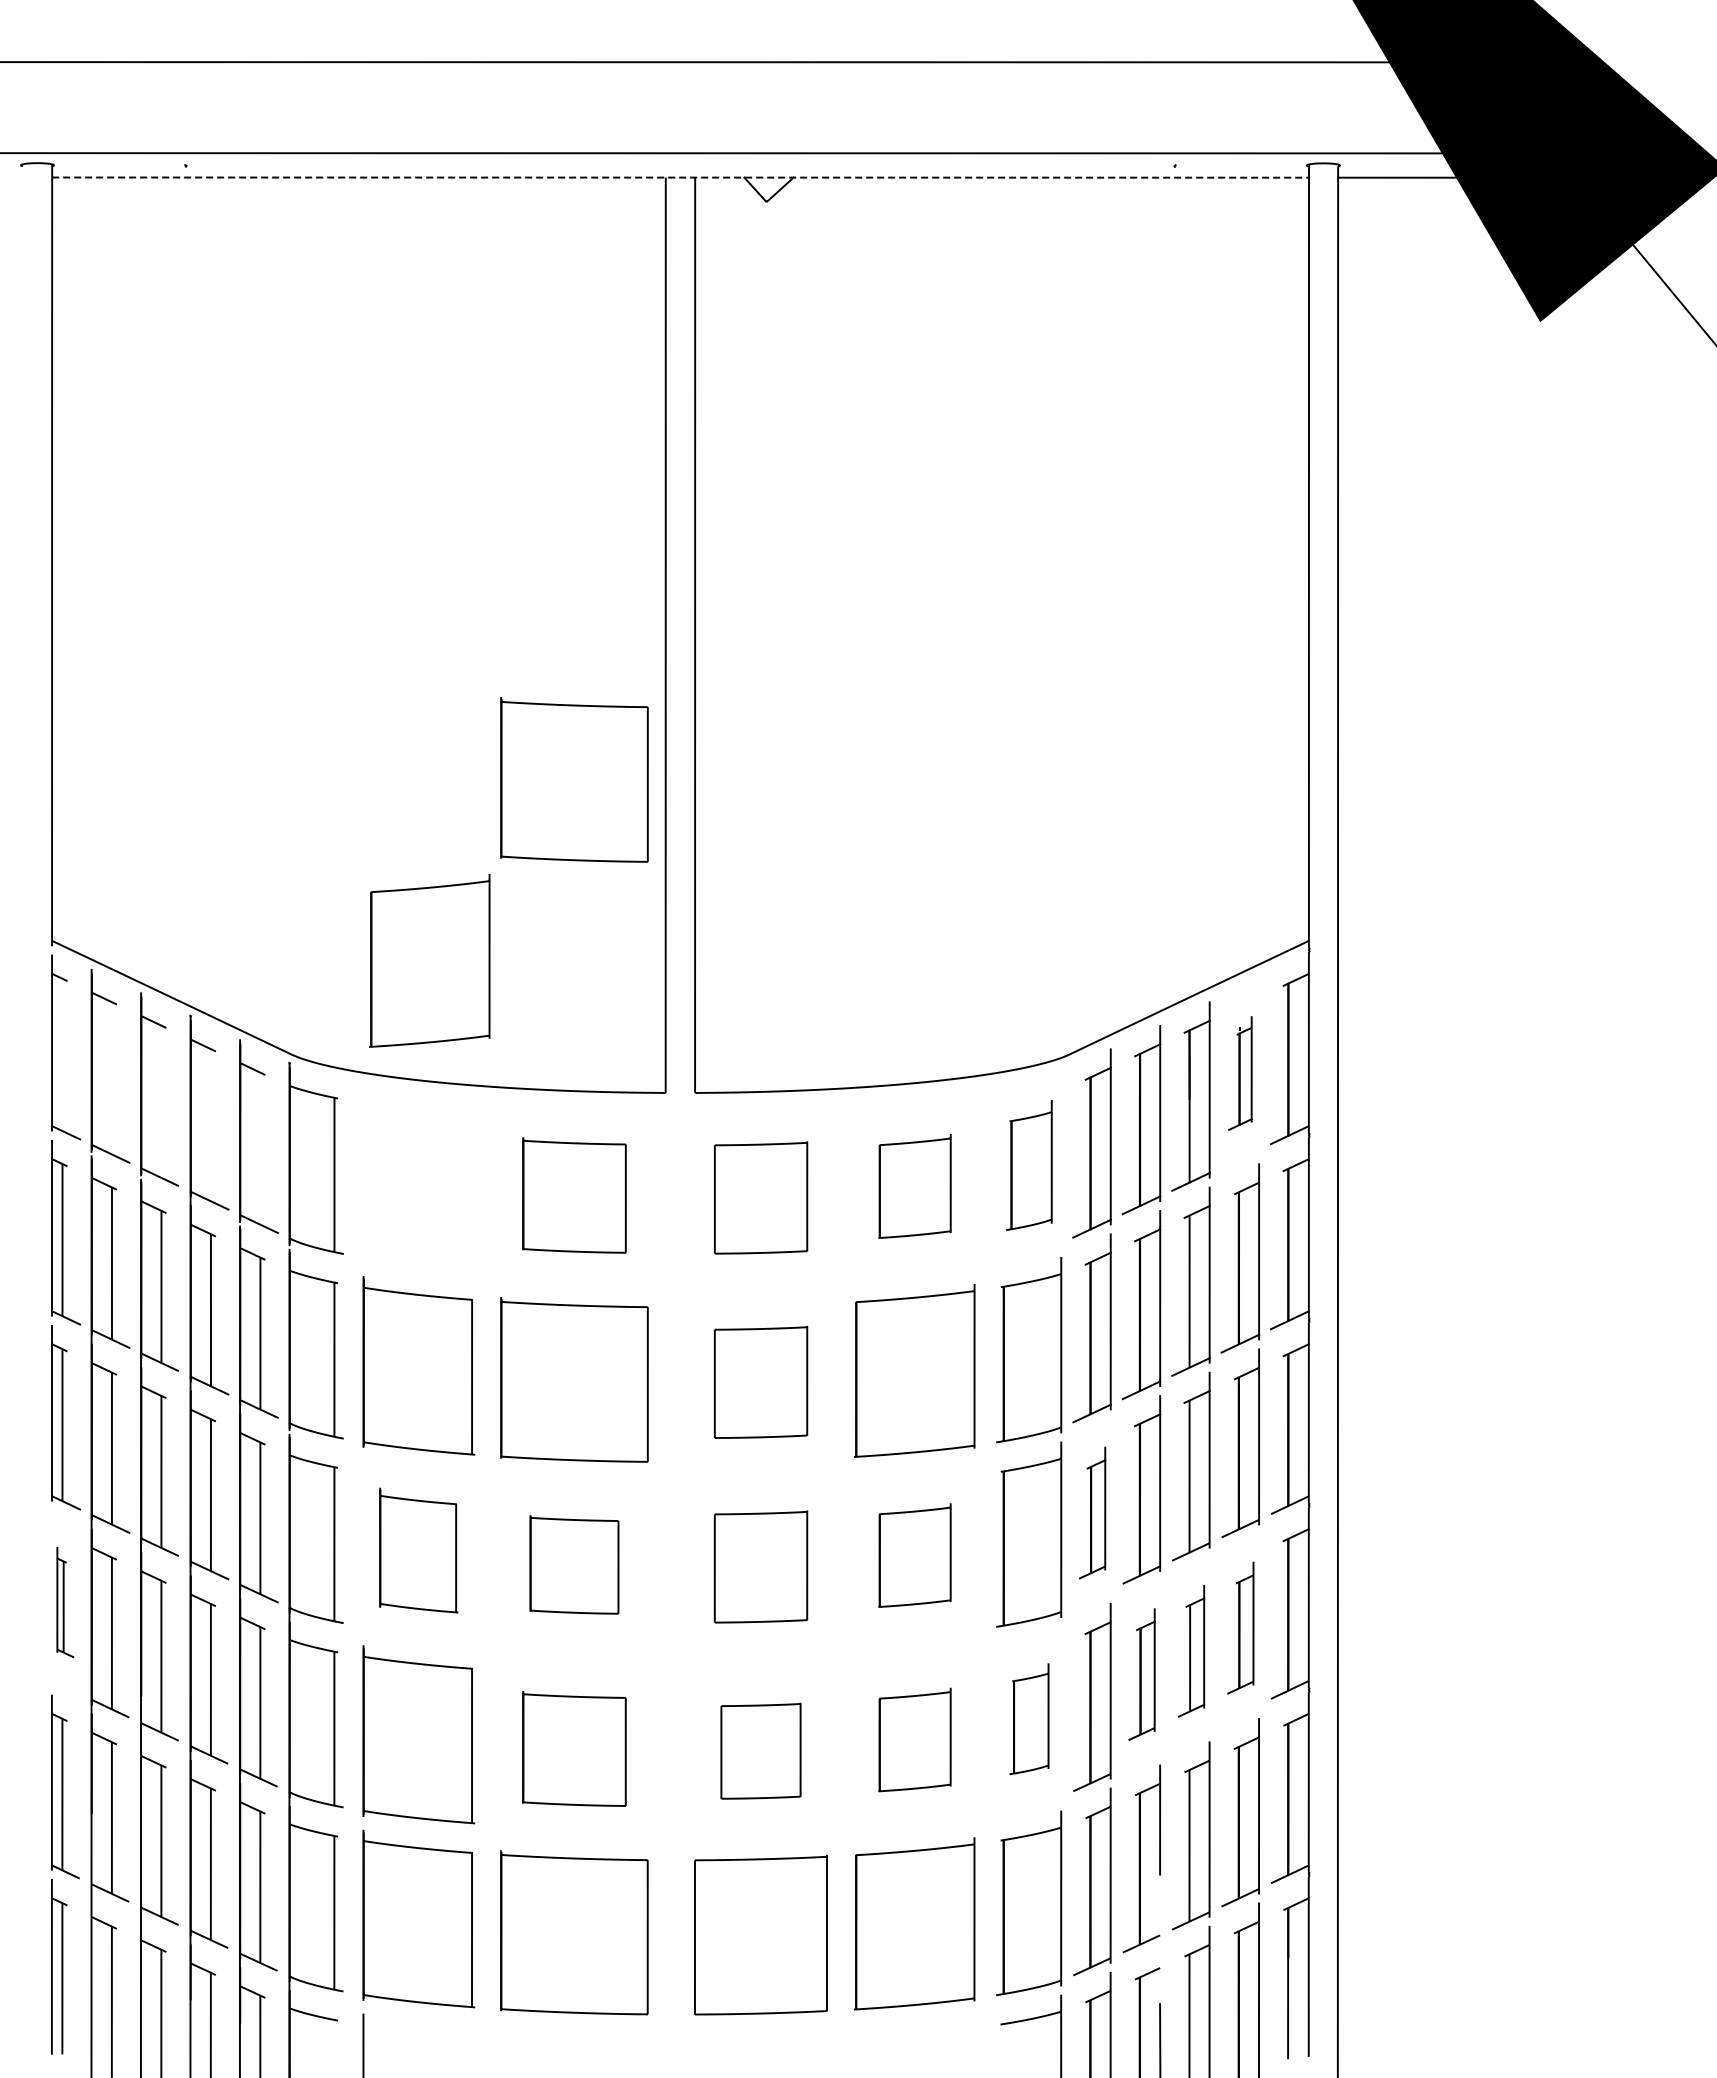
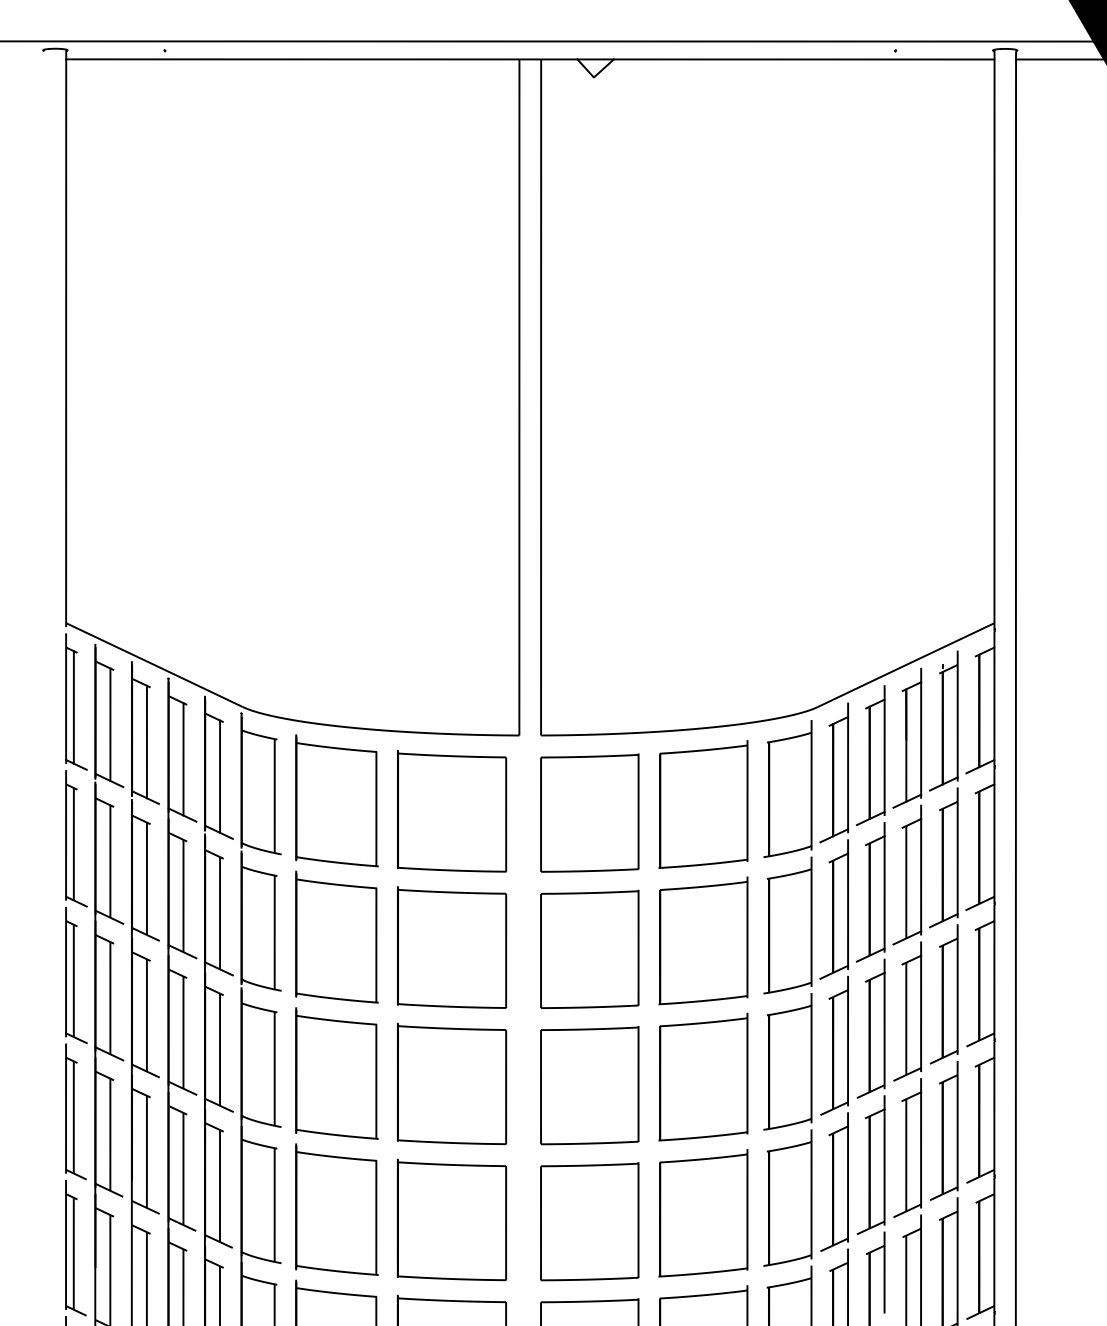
line: (680, 177) -> (530, 59), dashed -> solid
part: (574, 779) -> (452, 503), removed
part: (429, 960) -> (344, 637), removed
line: (62, 1054) -> (73, 707), added
part: (1240, 1073) -> (943, 721), size x1.67
line: (111, 1078) -> (110, 724), added
line: (161, 1101) -> (146, 741), added
line: (210, 1125) -> (183, 759), added
line: (260, 1148) -> (220, 776), added
part: (1029, 1165) -> (788, 789), size x1.43
part: (418, 1180) -> (336, 800), added
part: (914, 1186) -> (703, 804), size x1.67
part: (574, 1195) -> (452, 811), size x1.43
part: (760, 1197) -> (589, 812), size x1.43
part: (760, 1381) -> (589, 948), size x1.43
part: (1092, 1512) -> (834, 1045), size x1.43
part: (418, 1550) -> (336, 1073), size x1.43
part: (914, 1555) -> (703, 1077), size x1.67
part: (574, 1564) -> (452, 1083), size x1.67
part: (760, 1566) -> (589, 1085), size x1.43
part: (65, 1602) -> (76, 1111), size x1.67
part: (1240, 1627) -> (943, 1130), size x1.43
part: (1191, 1650) -> (907, 1147), size x1.43
part: (1141, 1674) -> (870, 1165), size x1.43
part: (1029, 1718) -> (788, 1197), size x1.67
part: (914, 1739) -> (703, 1213), size x1.67
part: (574, 1748) -> (452, 1219), size x1.43
part: (760, 1750) -> (589, 1221), size x1.67

